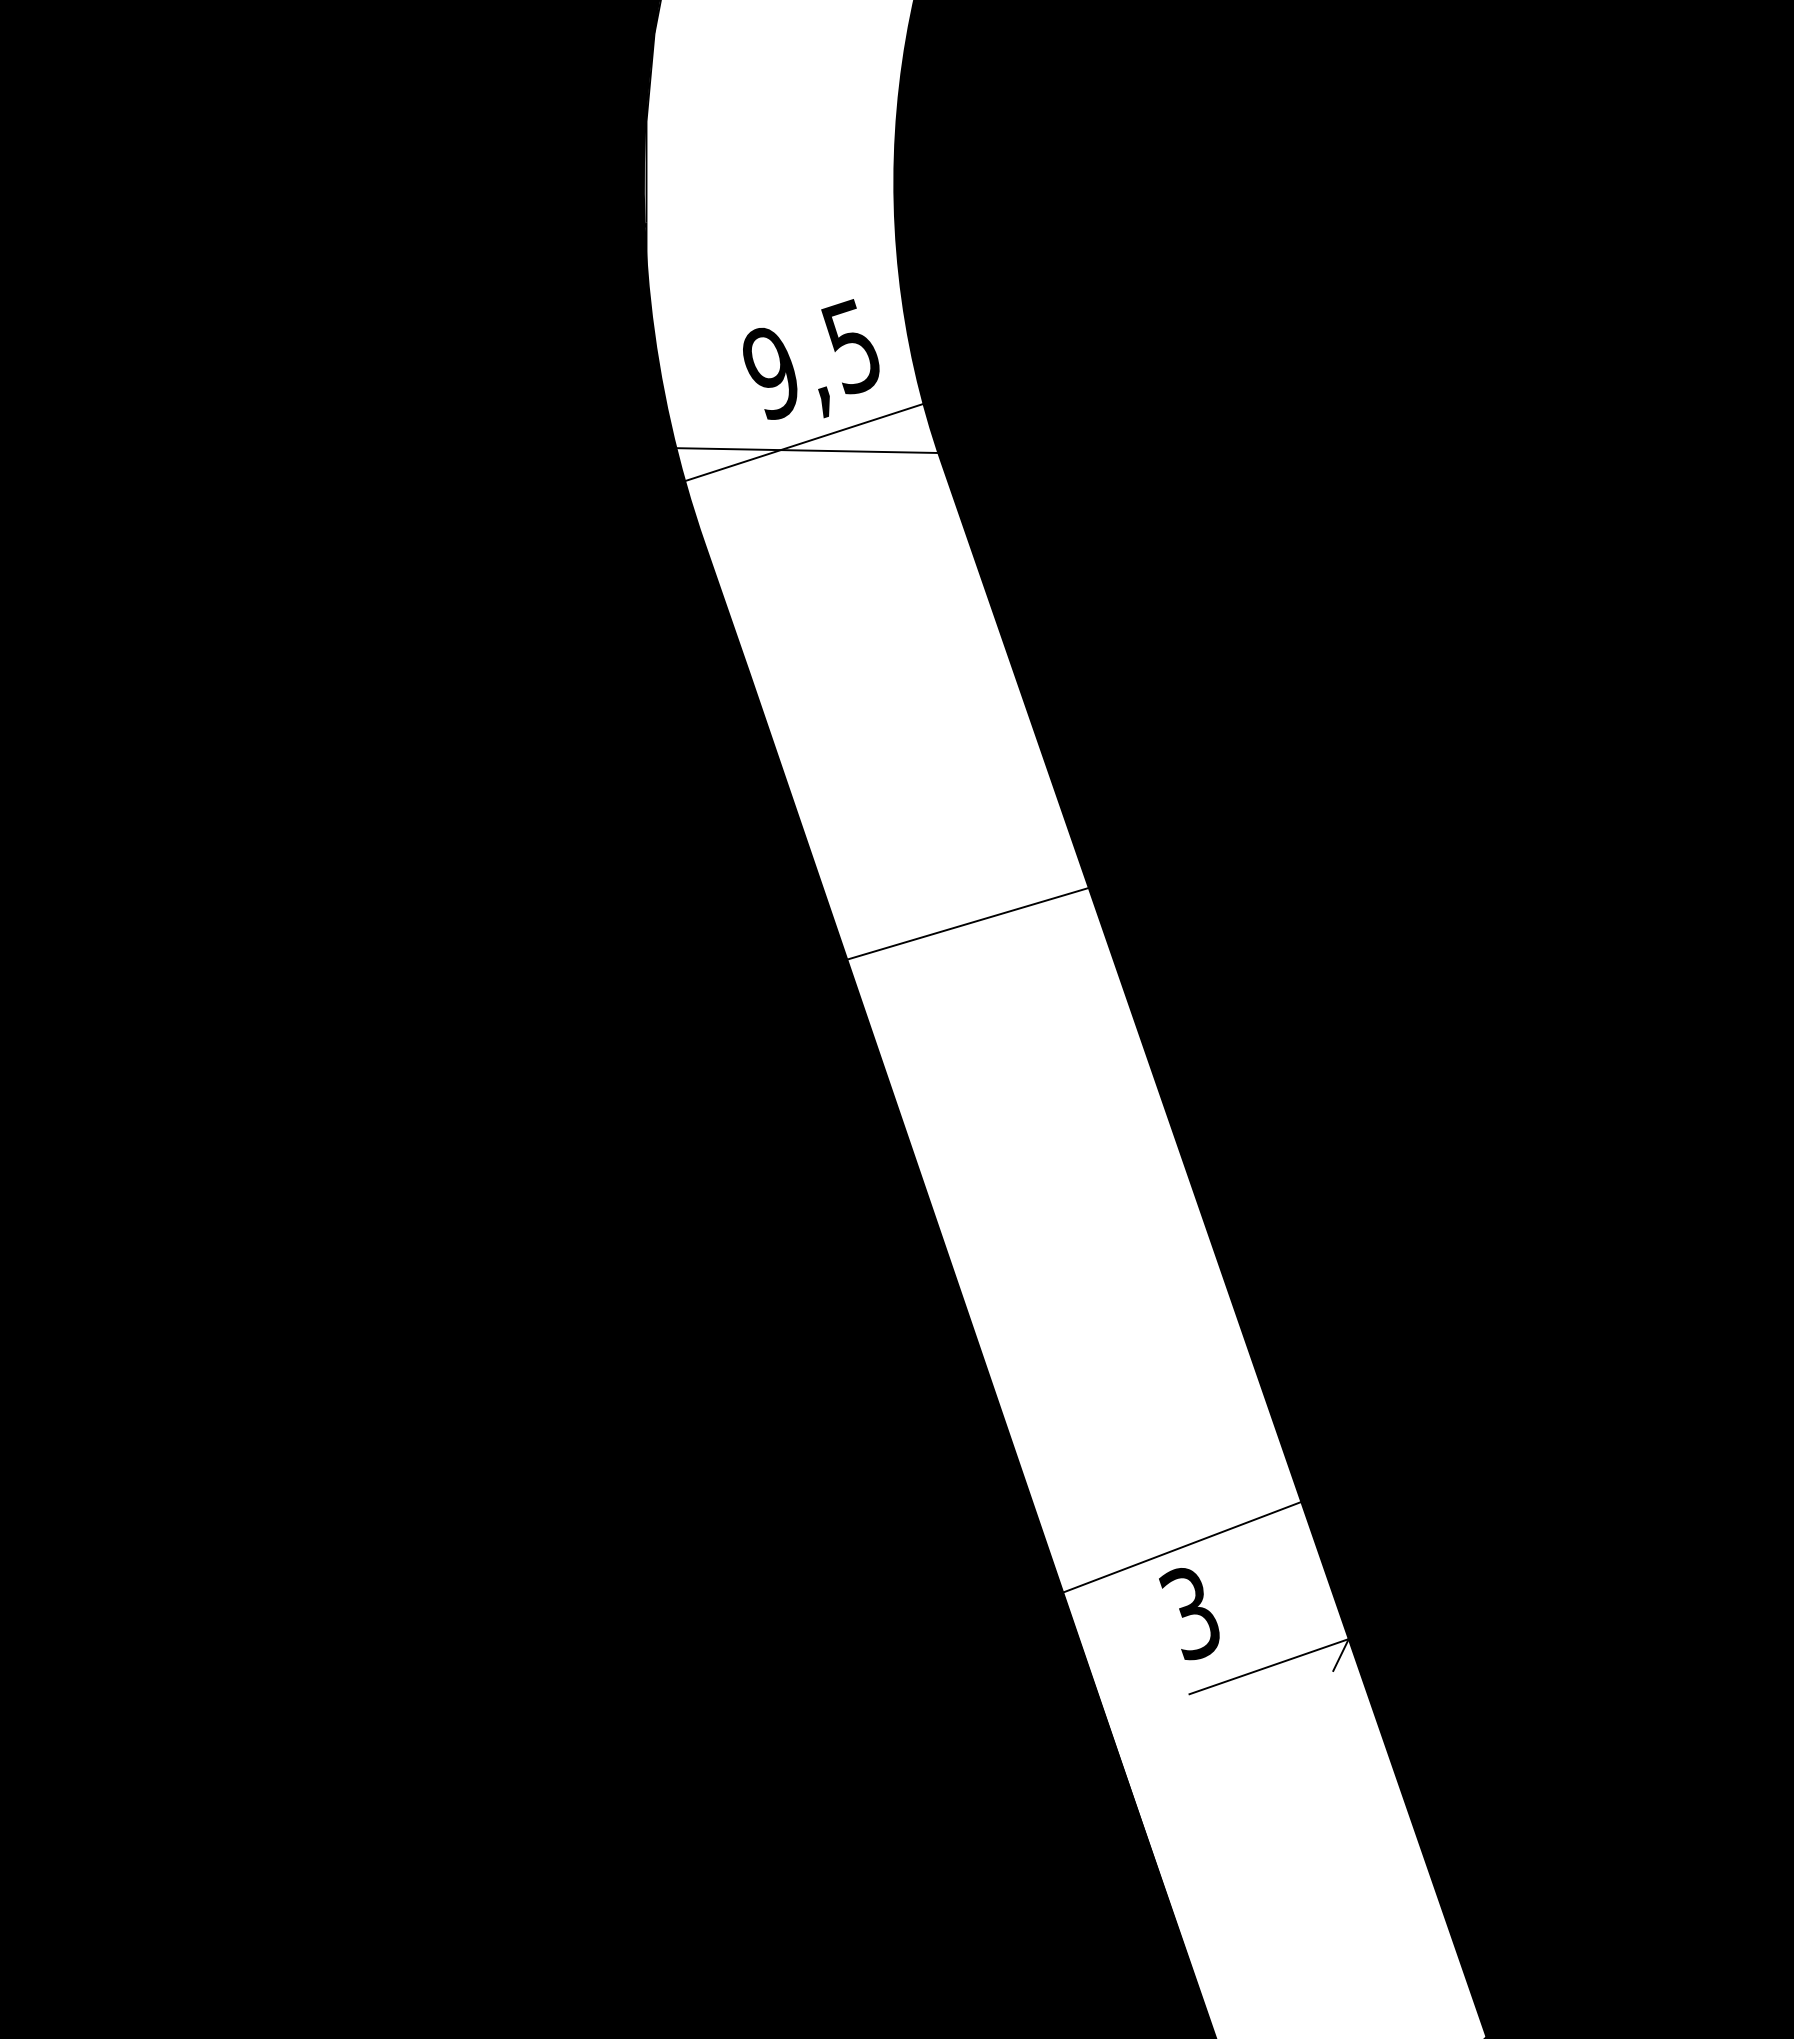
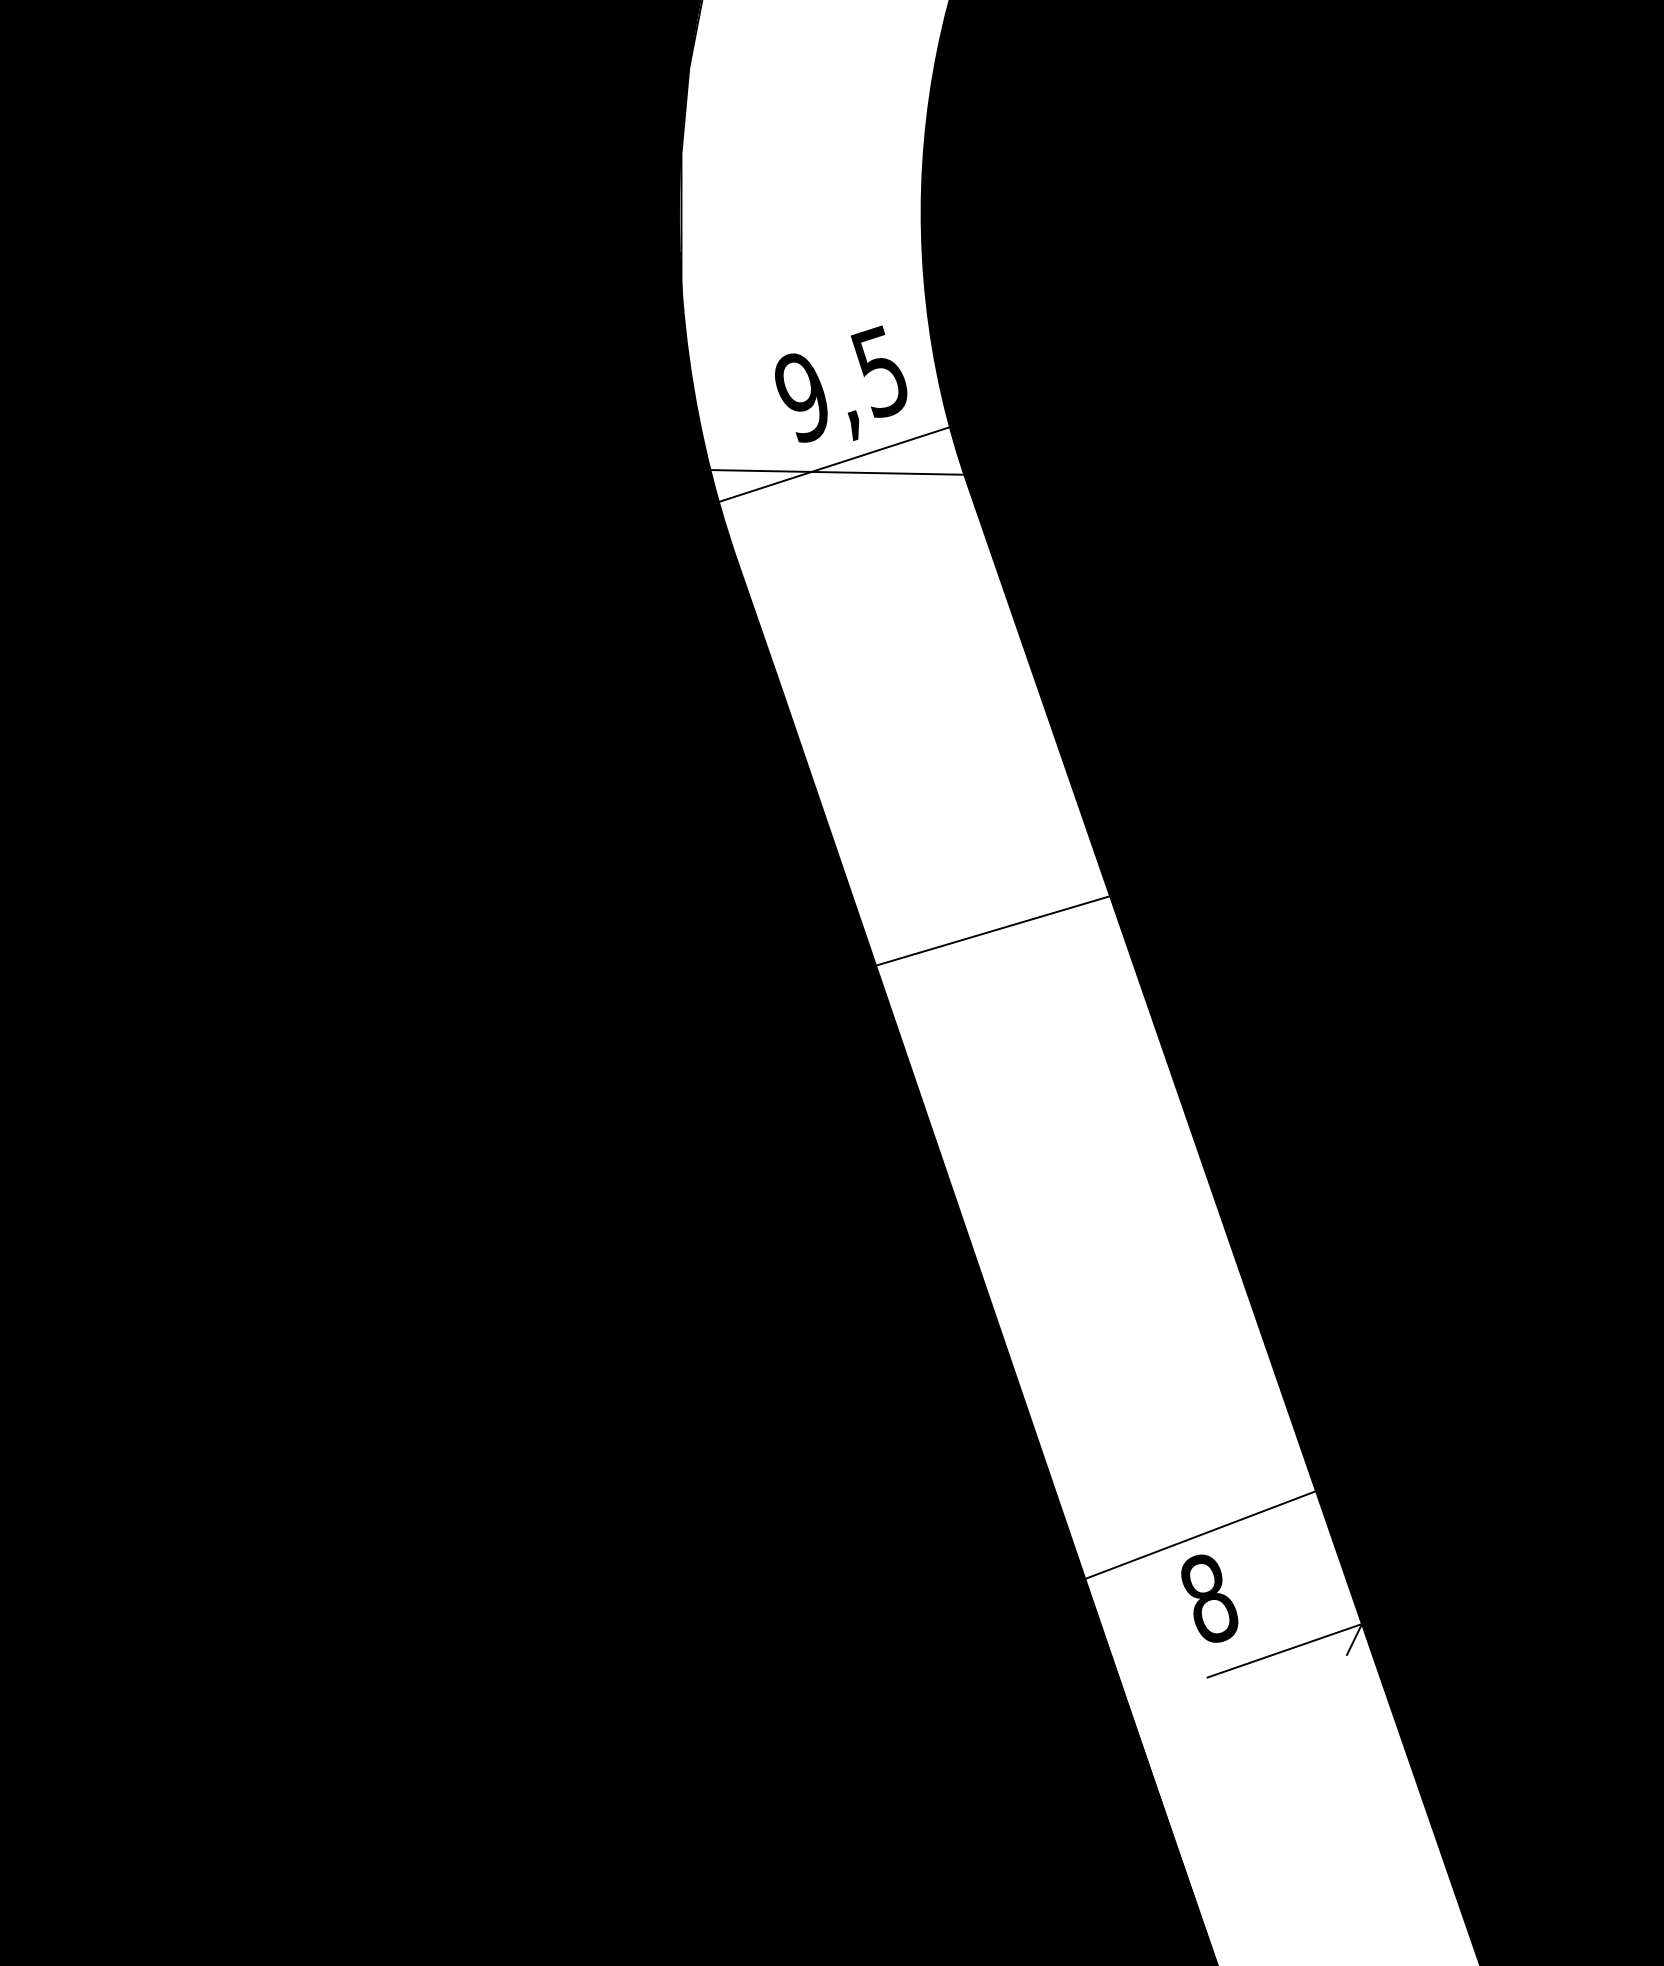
text: (1190, 1613) -> (1208, 1599), 3 -> 8

